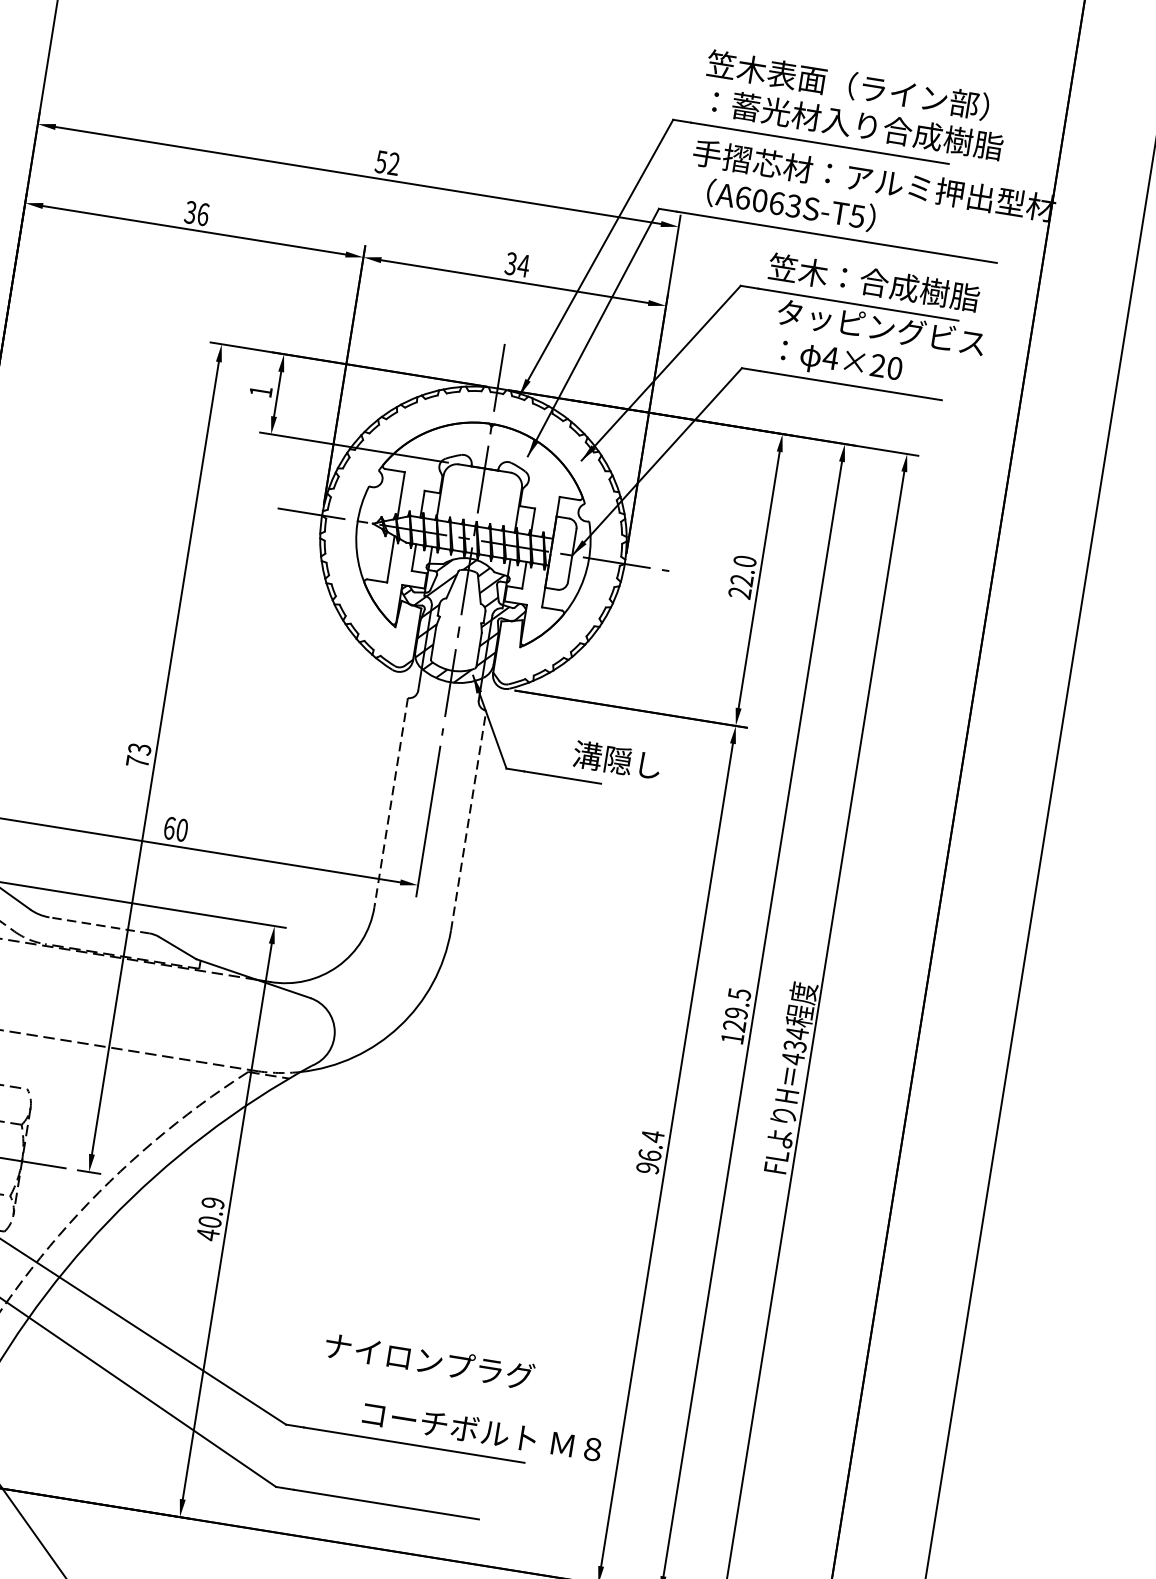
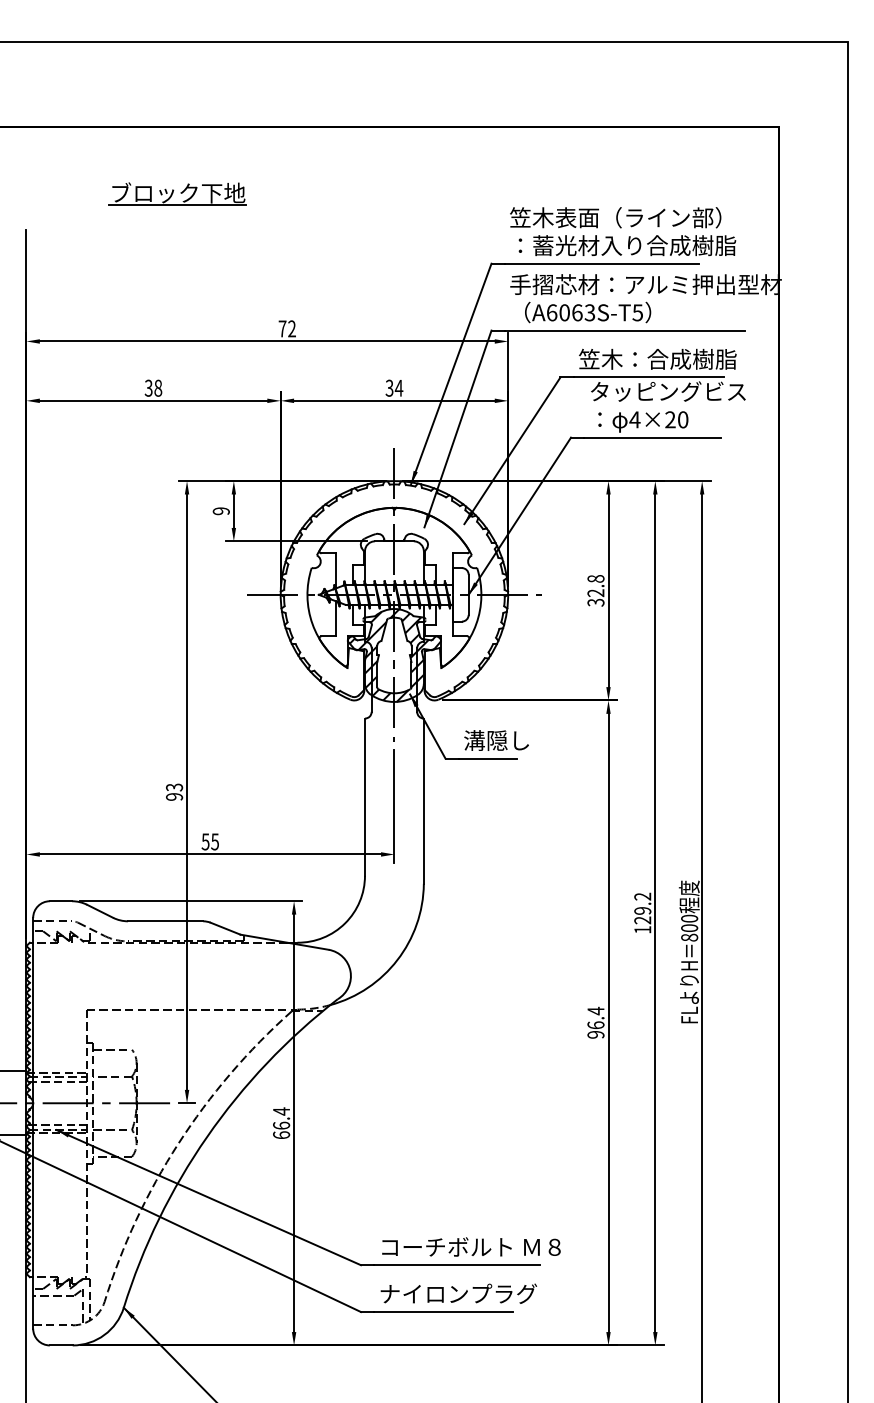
text: (381, 161) -> (282, 328), 52 -> 72
text: (203, 213) -> (158, 387), 36 -> 38
text: (259, 391) -> (220, 511), 1 -> 9
text: (743, 577) -> (596, 590), 22.0 -> 32.8
text: (617, 760) -> (496, 740), moved
text: (137, 761) -> (174, 796), 73 -> 93
line: (390, 803) -> (364, 797), dashed -> solid
line: (468, 820) -> (423, 801), dashed -> solid
text: (176, 828) -> (210, 841), 60 -> 55
line: (99, 925) -> (165, 921), dashed -> solid
text: (739, 994) -> (642, 896), 129.5 -> 129.2
text: (794, 1046) -> (689, 928), 434 -> 800
text: (210, 1219) -> (281, 1123), 40.9 -> 66.4
text: (429, 1360) -> (458, 1293), moved
text: (482, 1430) -> (471, 1246), moved

